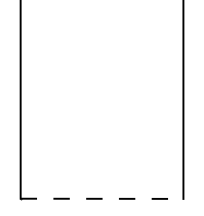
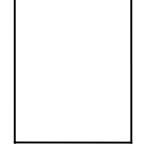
line: (102, 198) -> (73, 142), dashed -> solid

